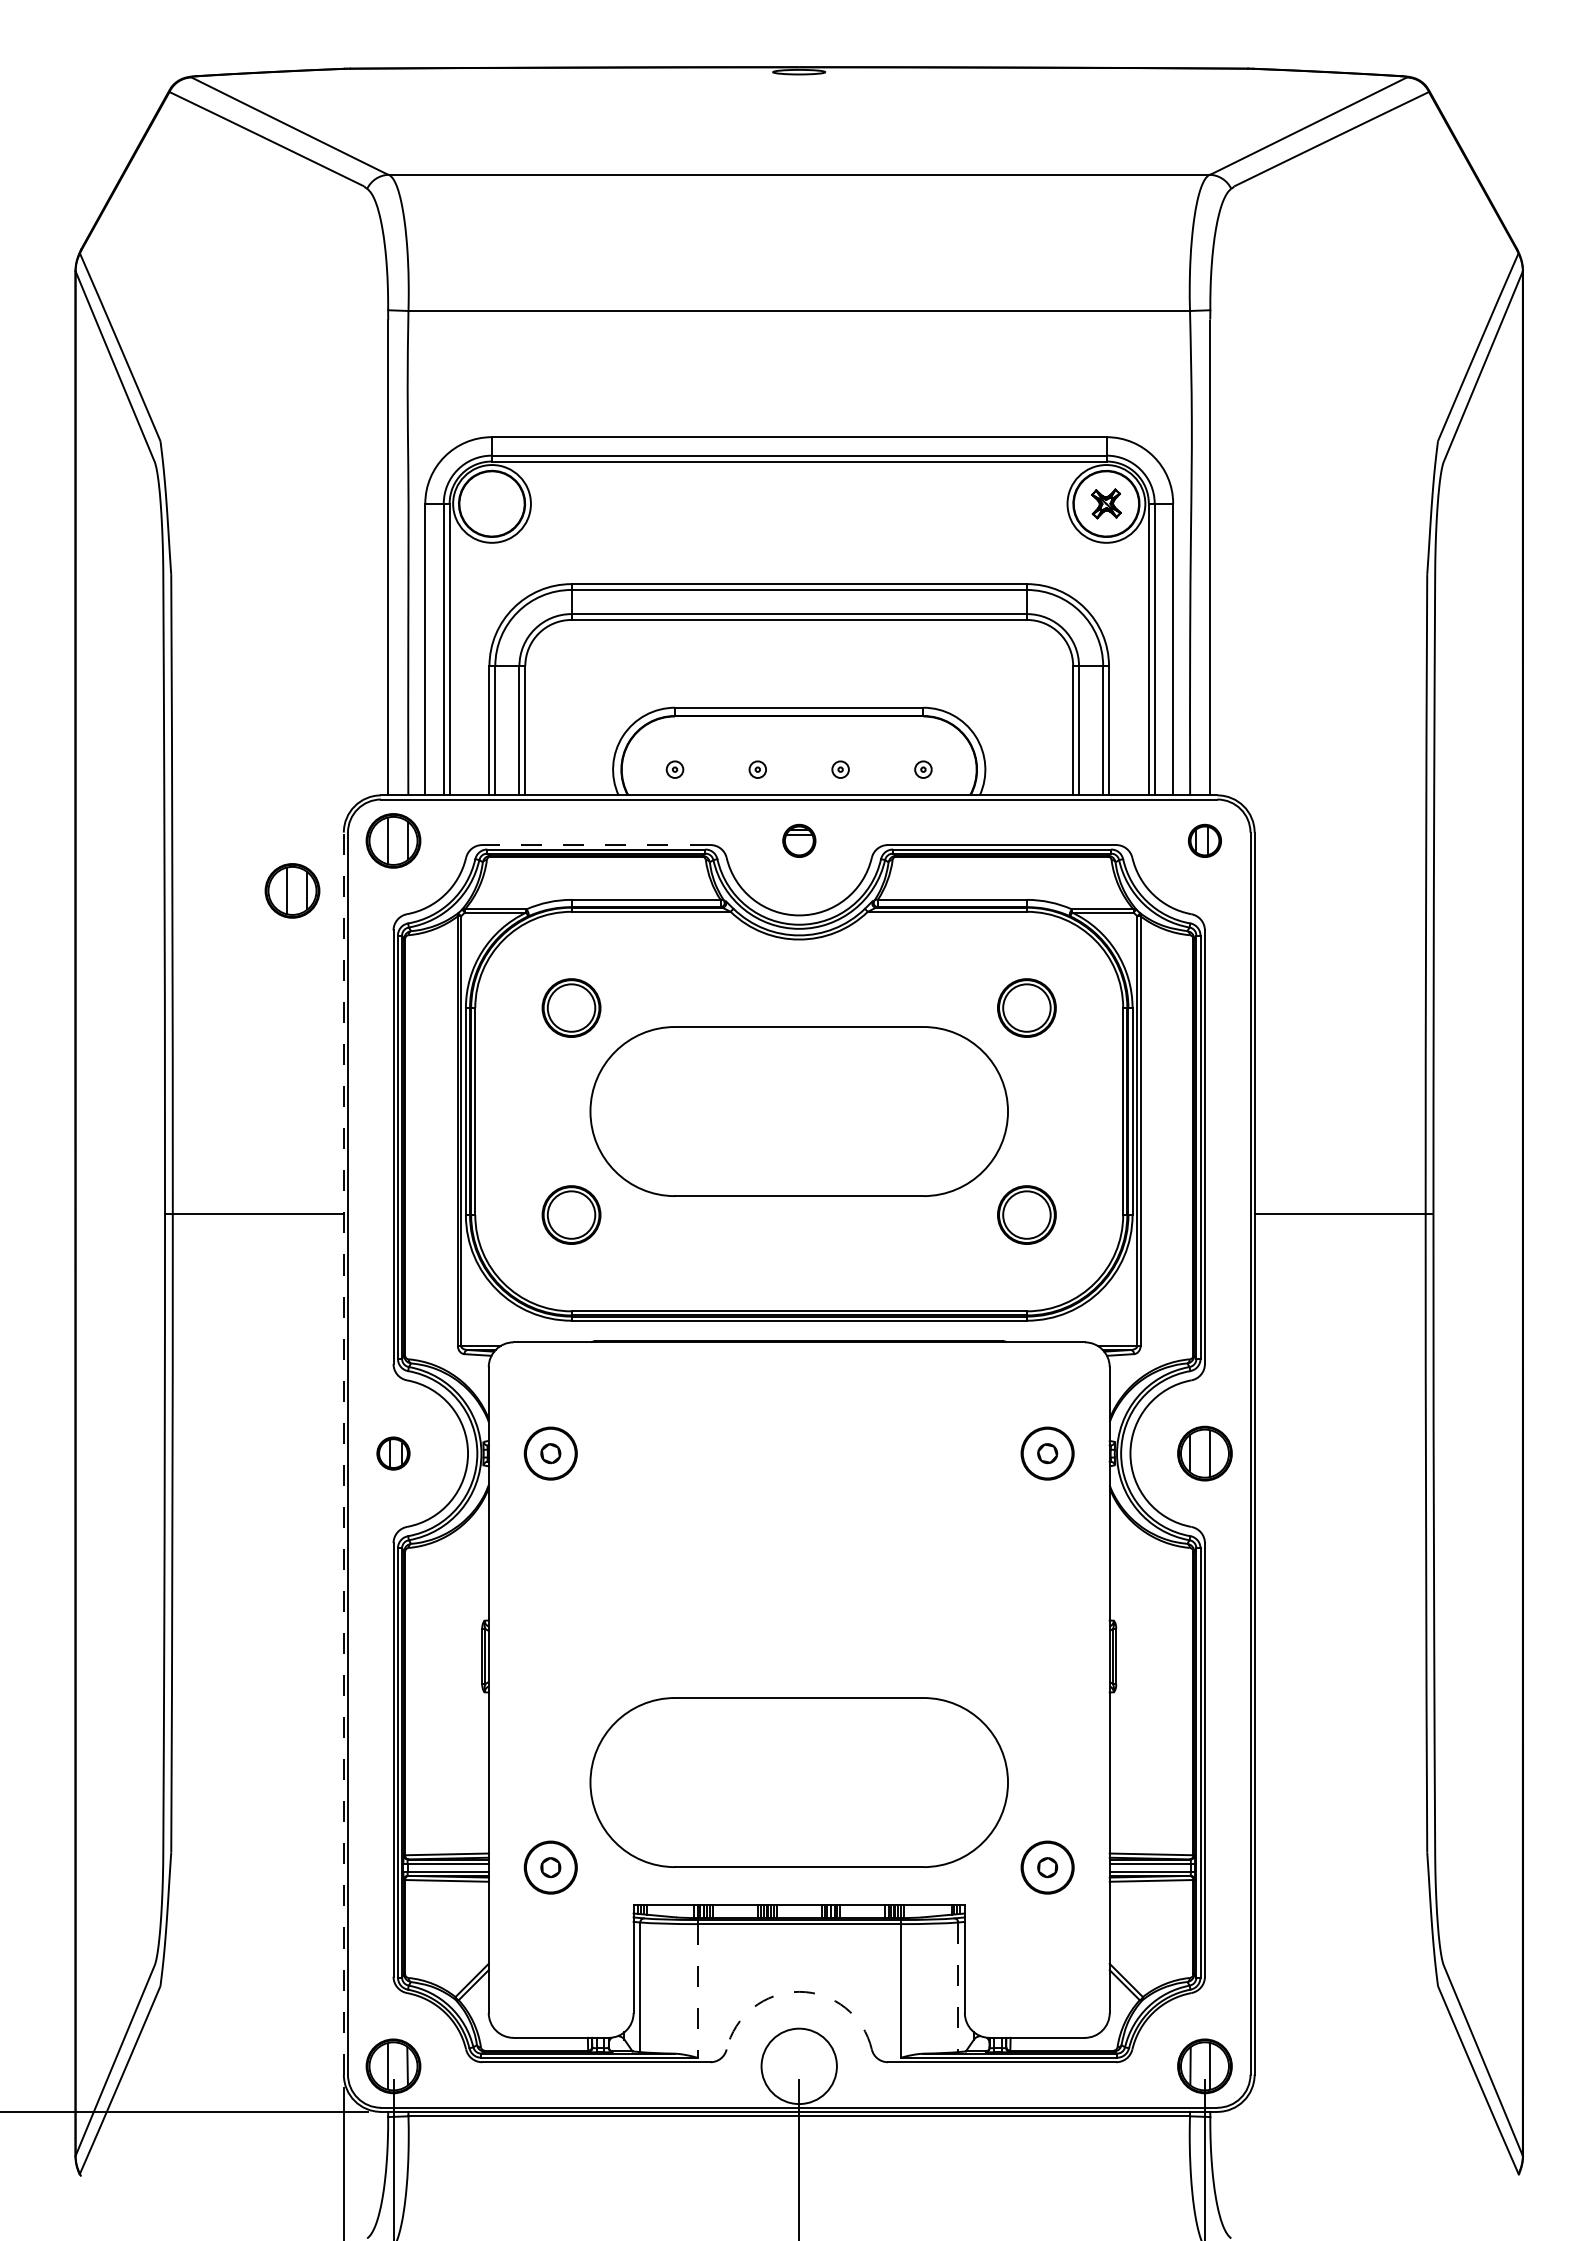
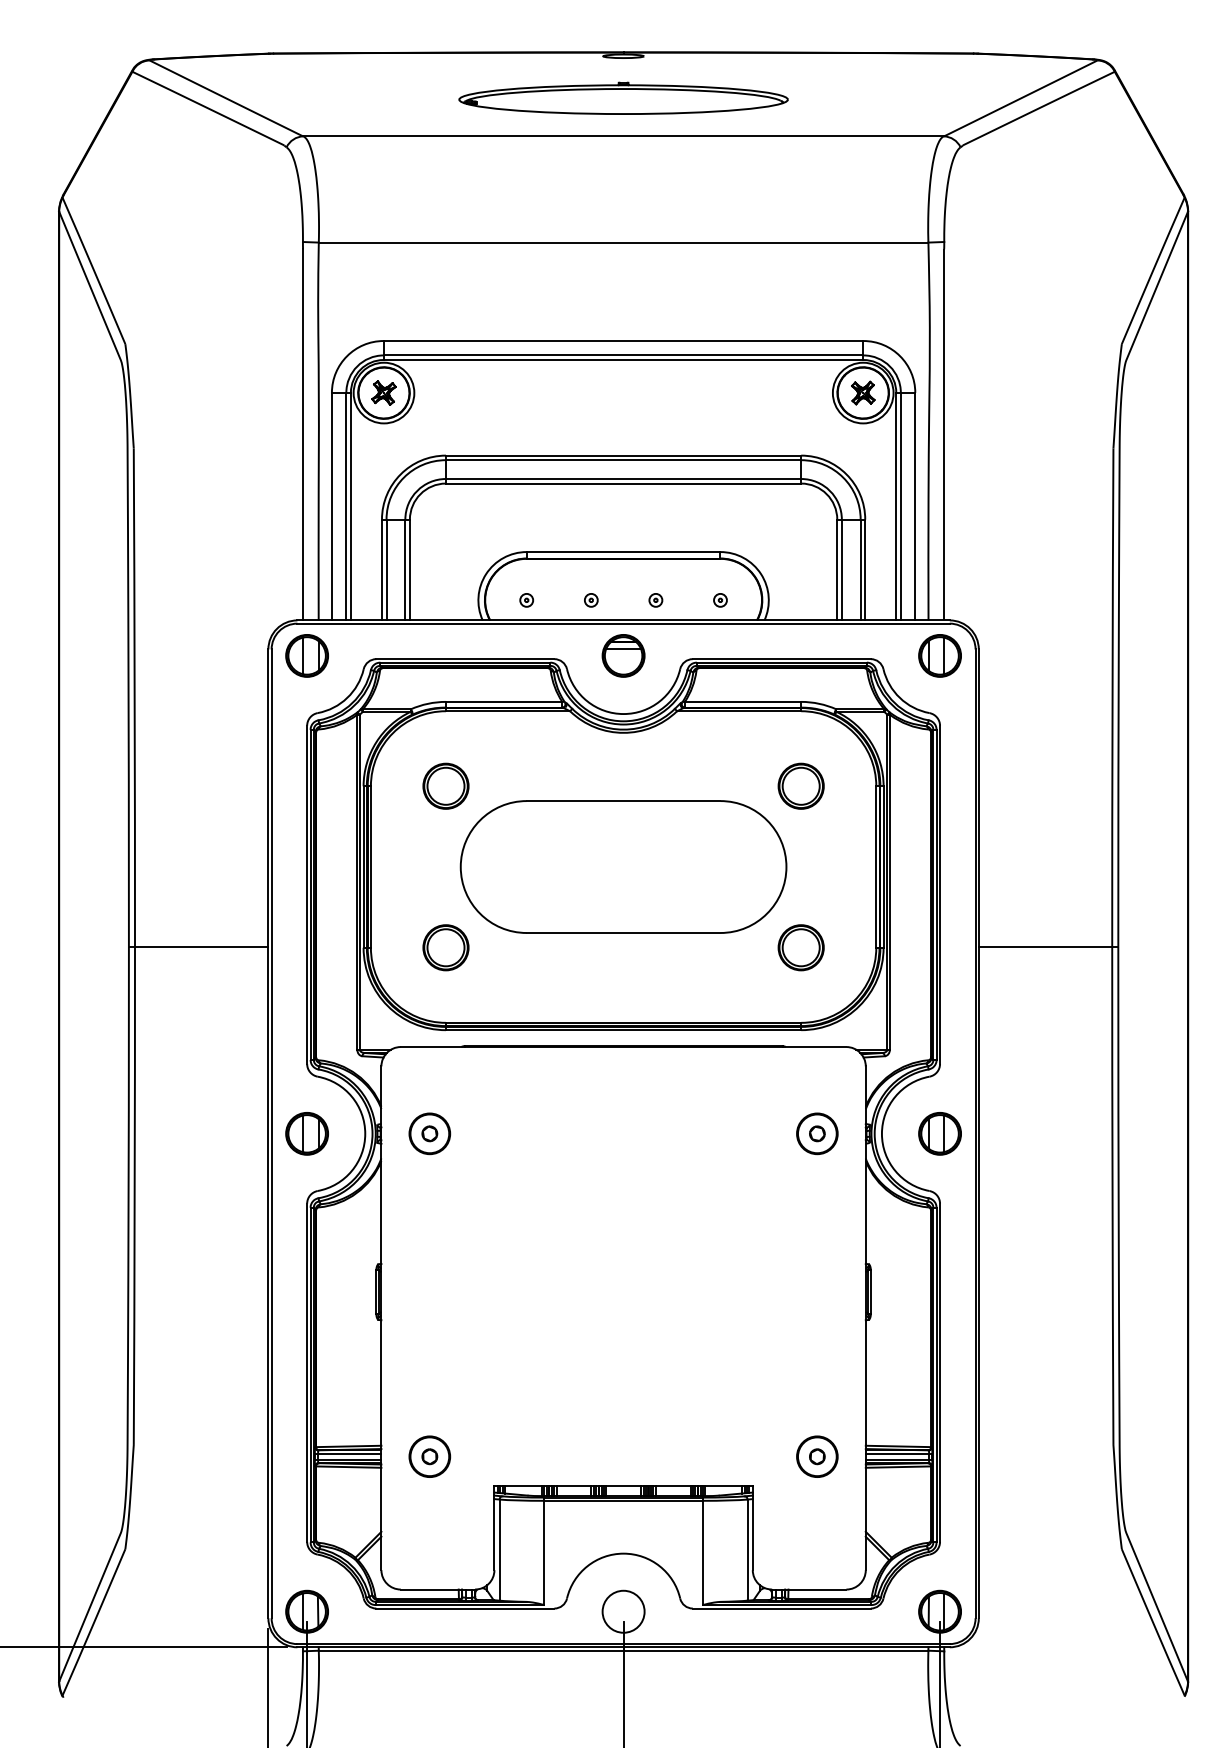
part: (798, 126) -> (623, 98), added
part: (491, 503) -> (383, 392), added
part: (799, 840) -> (623, 655), size x1.67
part: (1204, 840) -> (939, 655), size x1.67
line: (595, 845) -> (464, 659), dashed -> solid
part: (292, 890) -> (228, 694), removed
line: (343, 1453) -> (268, 1133), dashed -> solid
part: (393, 1453) -> (307, 1133), size x1.67
part: (798, 1782) -> (623, 1390), removed
line: (958, 1987) -> (747, 1550), dashed -> solid
line: (697, 1990) -> (544, 1552), dashed -> solid
arc: (799, 1991) -> (623, 1553), dashed -> solid
circle: (799, 2066) -> (623, 1611), size x0.71

